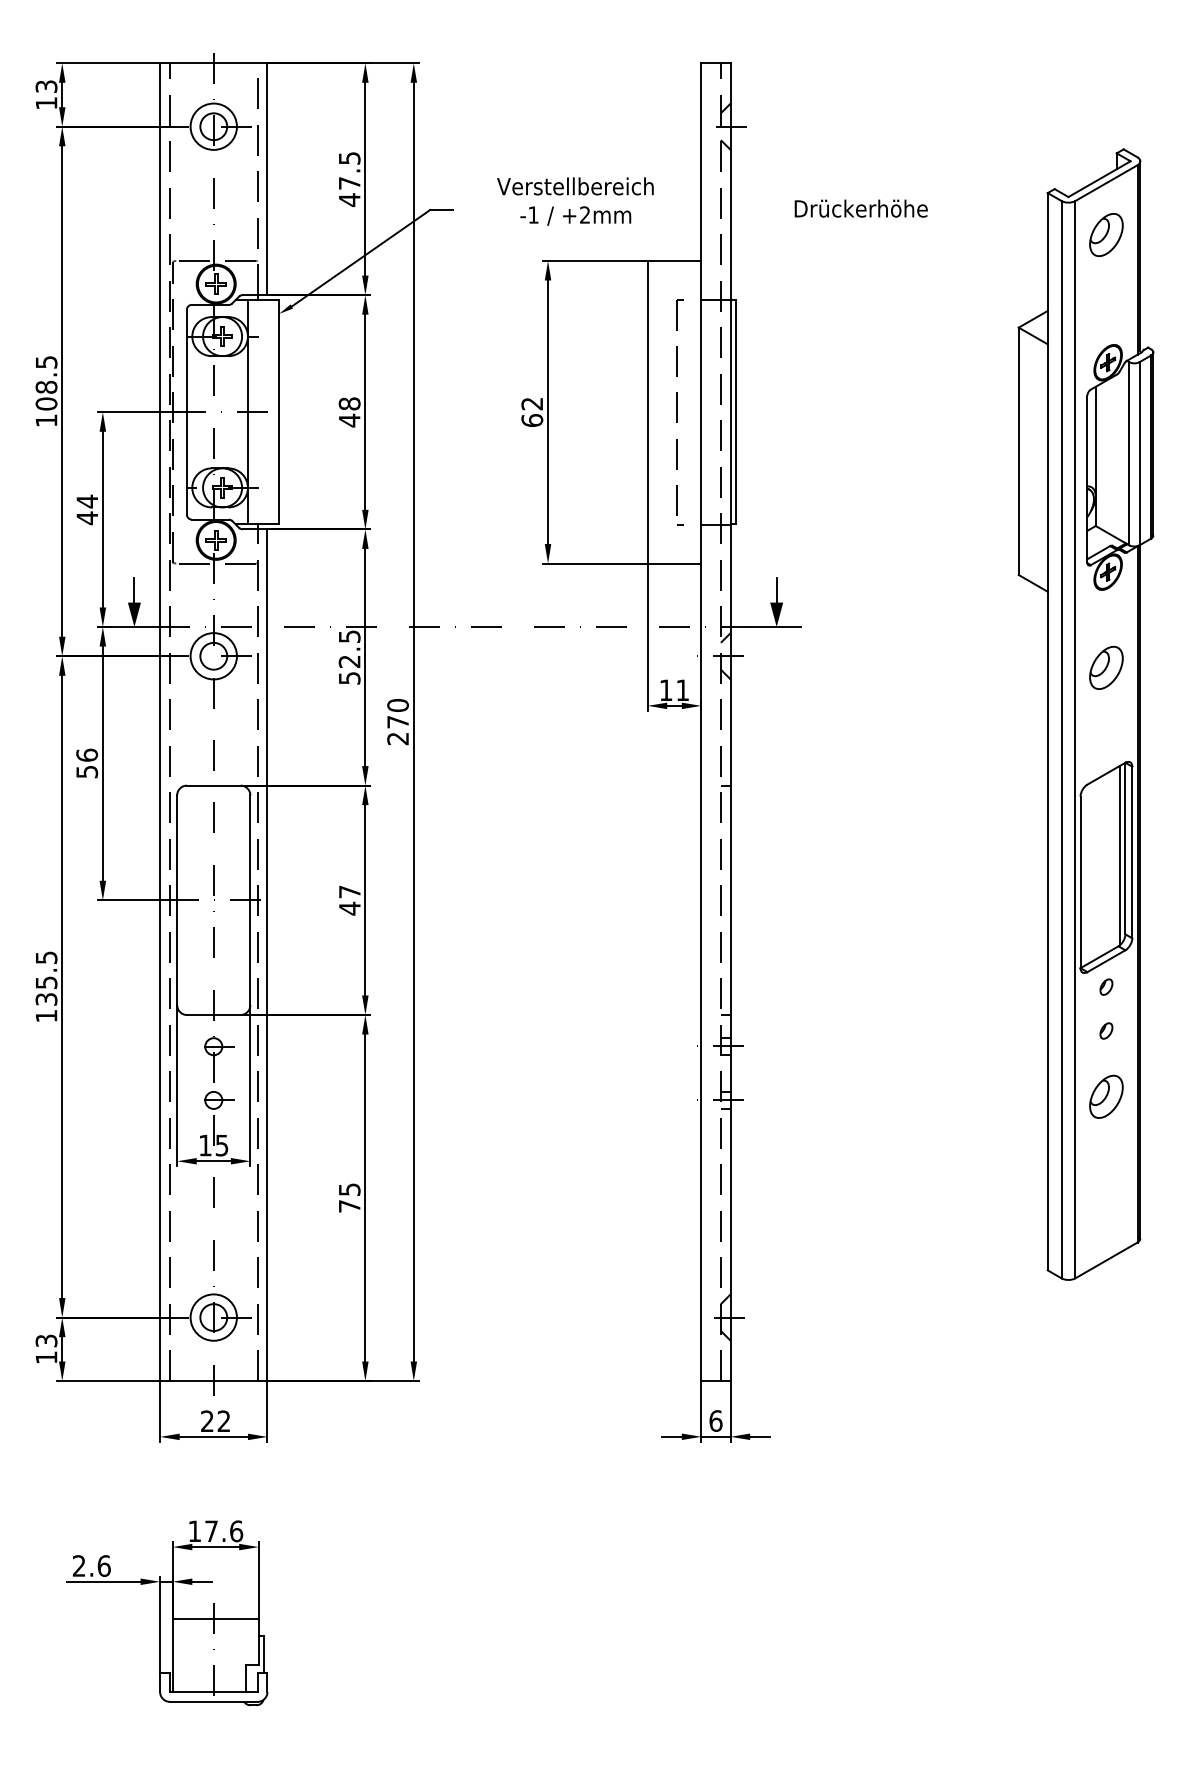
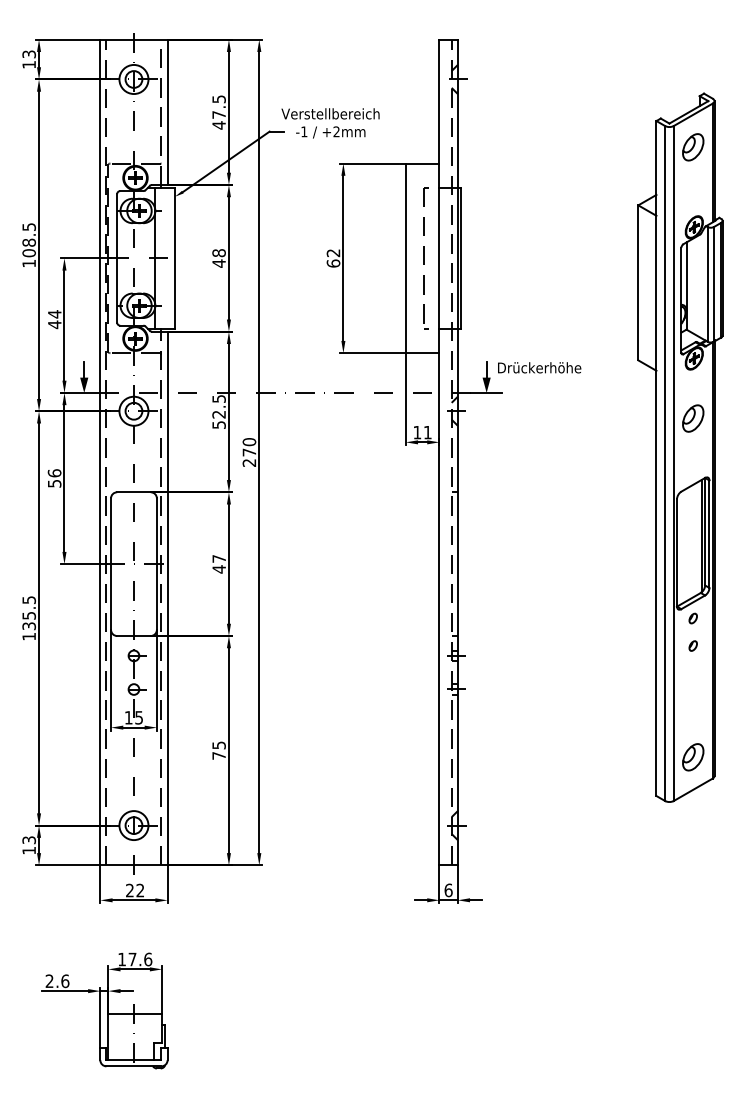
text: (575, 201) -> (330, 123), moved
text: (861, 208) -> (539, 367), moved
part: (1106, 1097) -> (693, 757), moved

